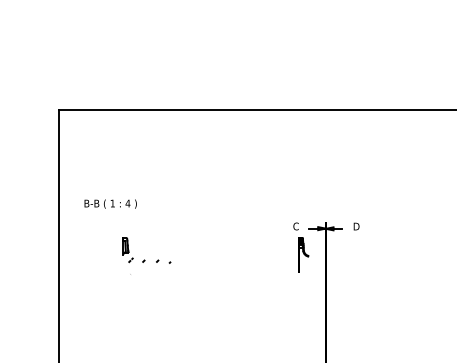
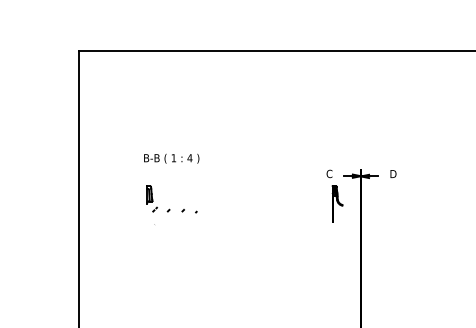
text: (110, 203) -> (171, 158), moved

